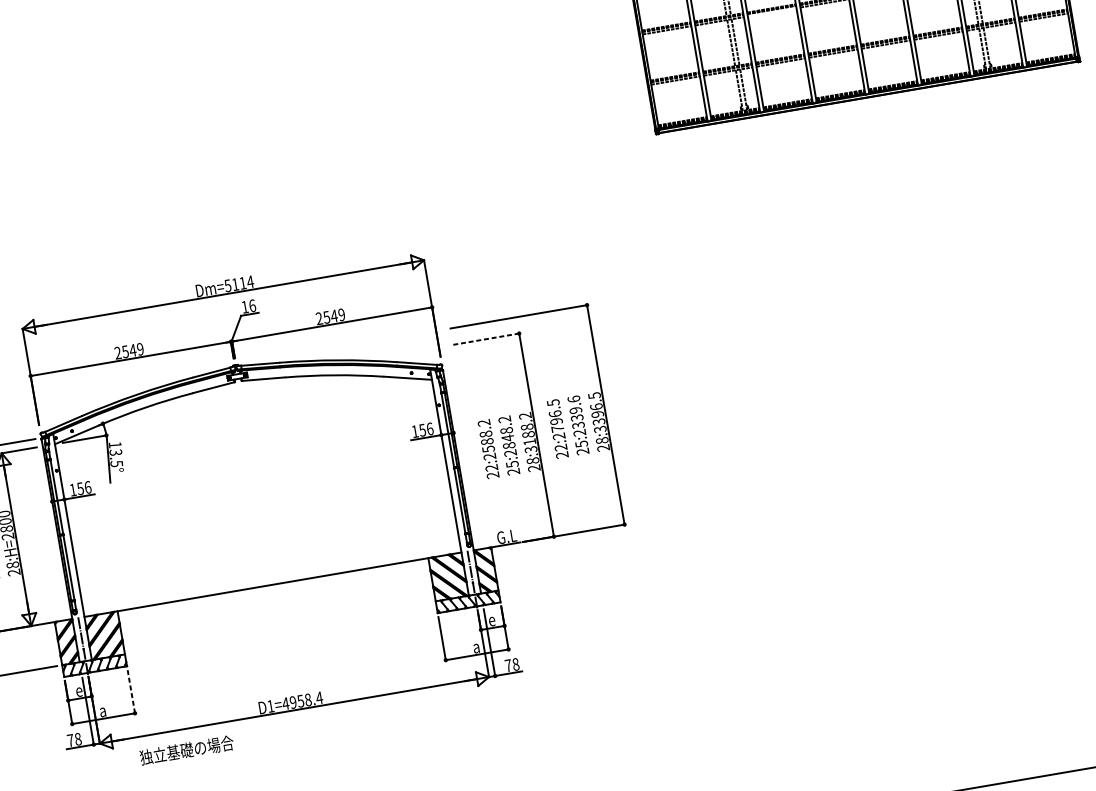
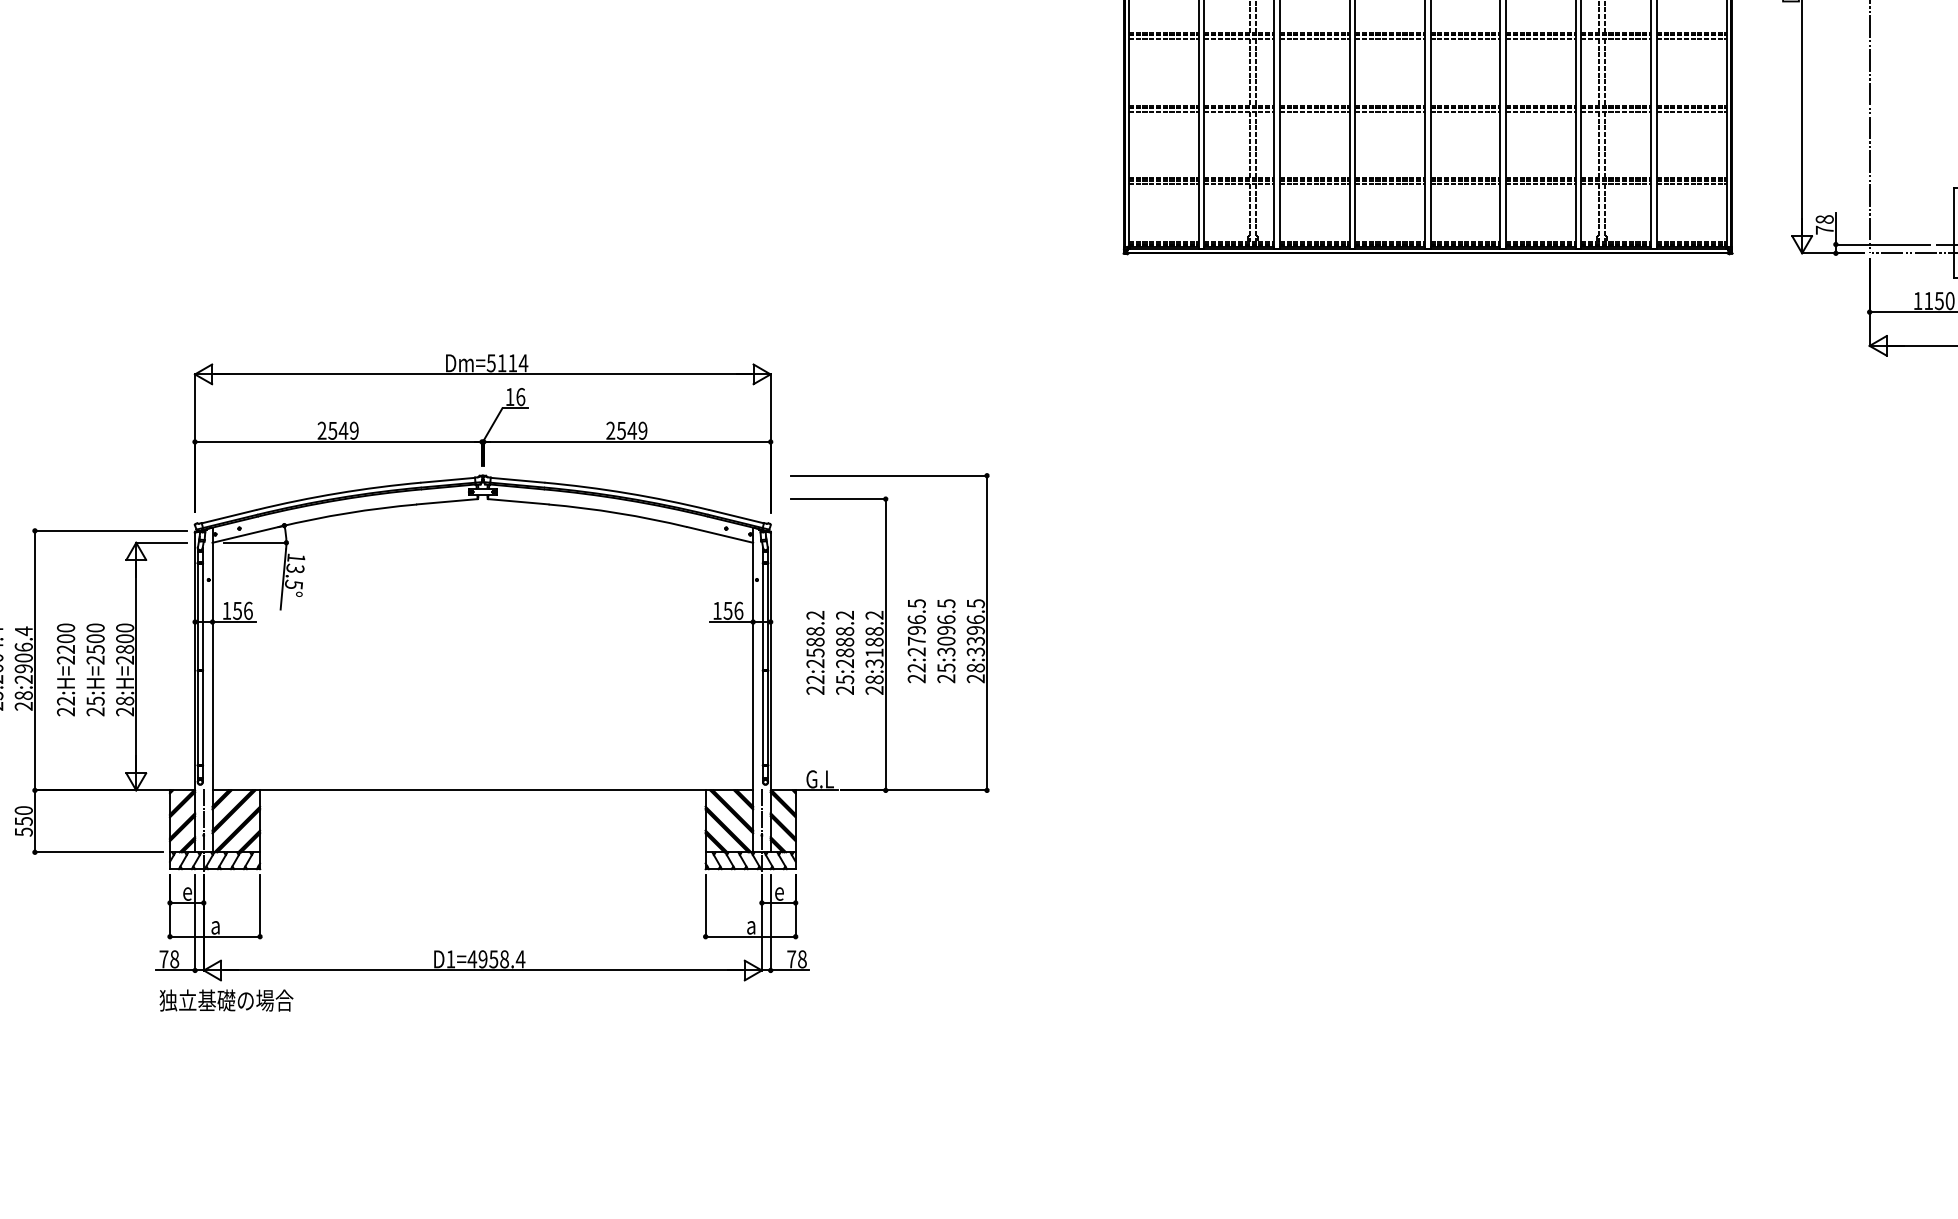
line: (772, 12) -> (1314, 111), added
line: (487, 339) -> (839, 499), dashed -> solid
text: (576, 415) -> (946, 627), 25:2339.6 -> 25:3096.5
text: (508, 438) -> (845, 642), 25:2848.2 -> 25:2888.2
line: (131, 692) -> (260, 906), dashed -> solid
text: (186, 750) -> (226, 1000), moved

